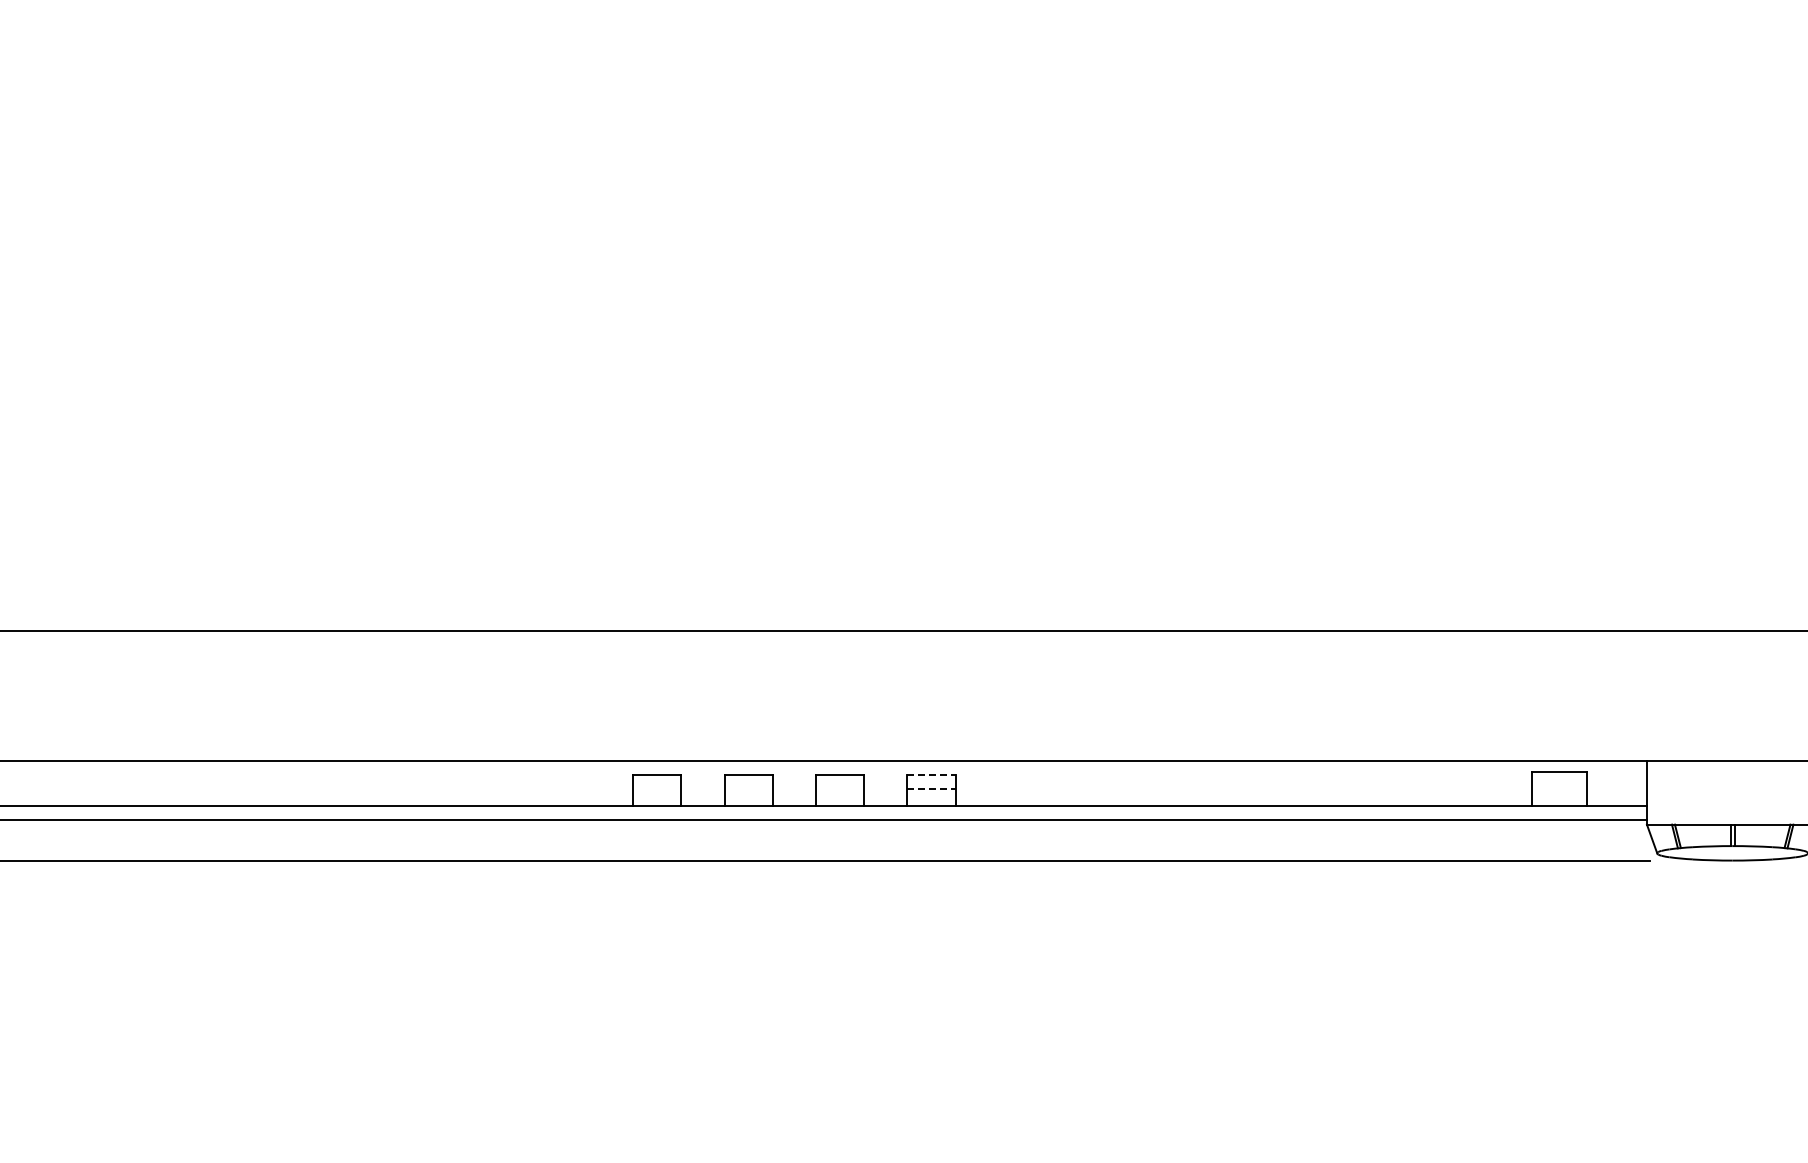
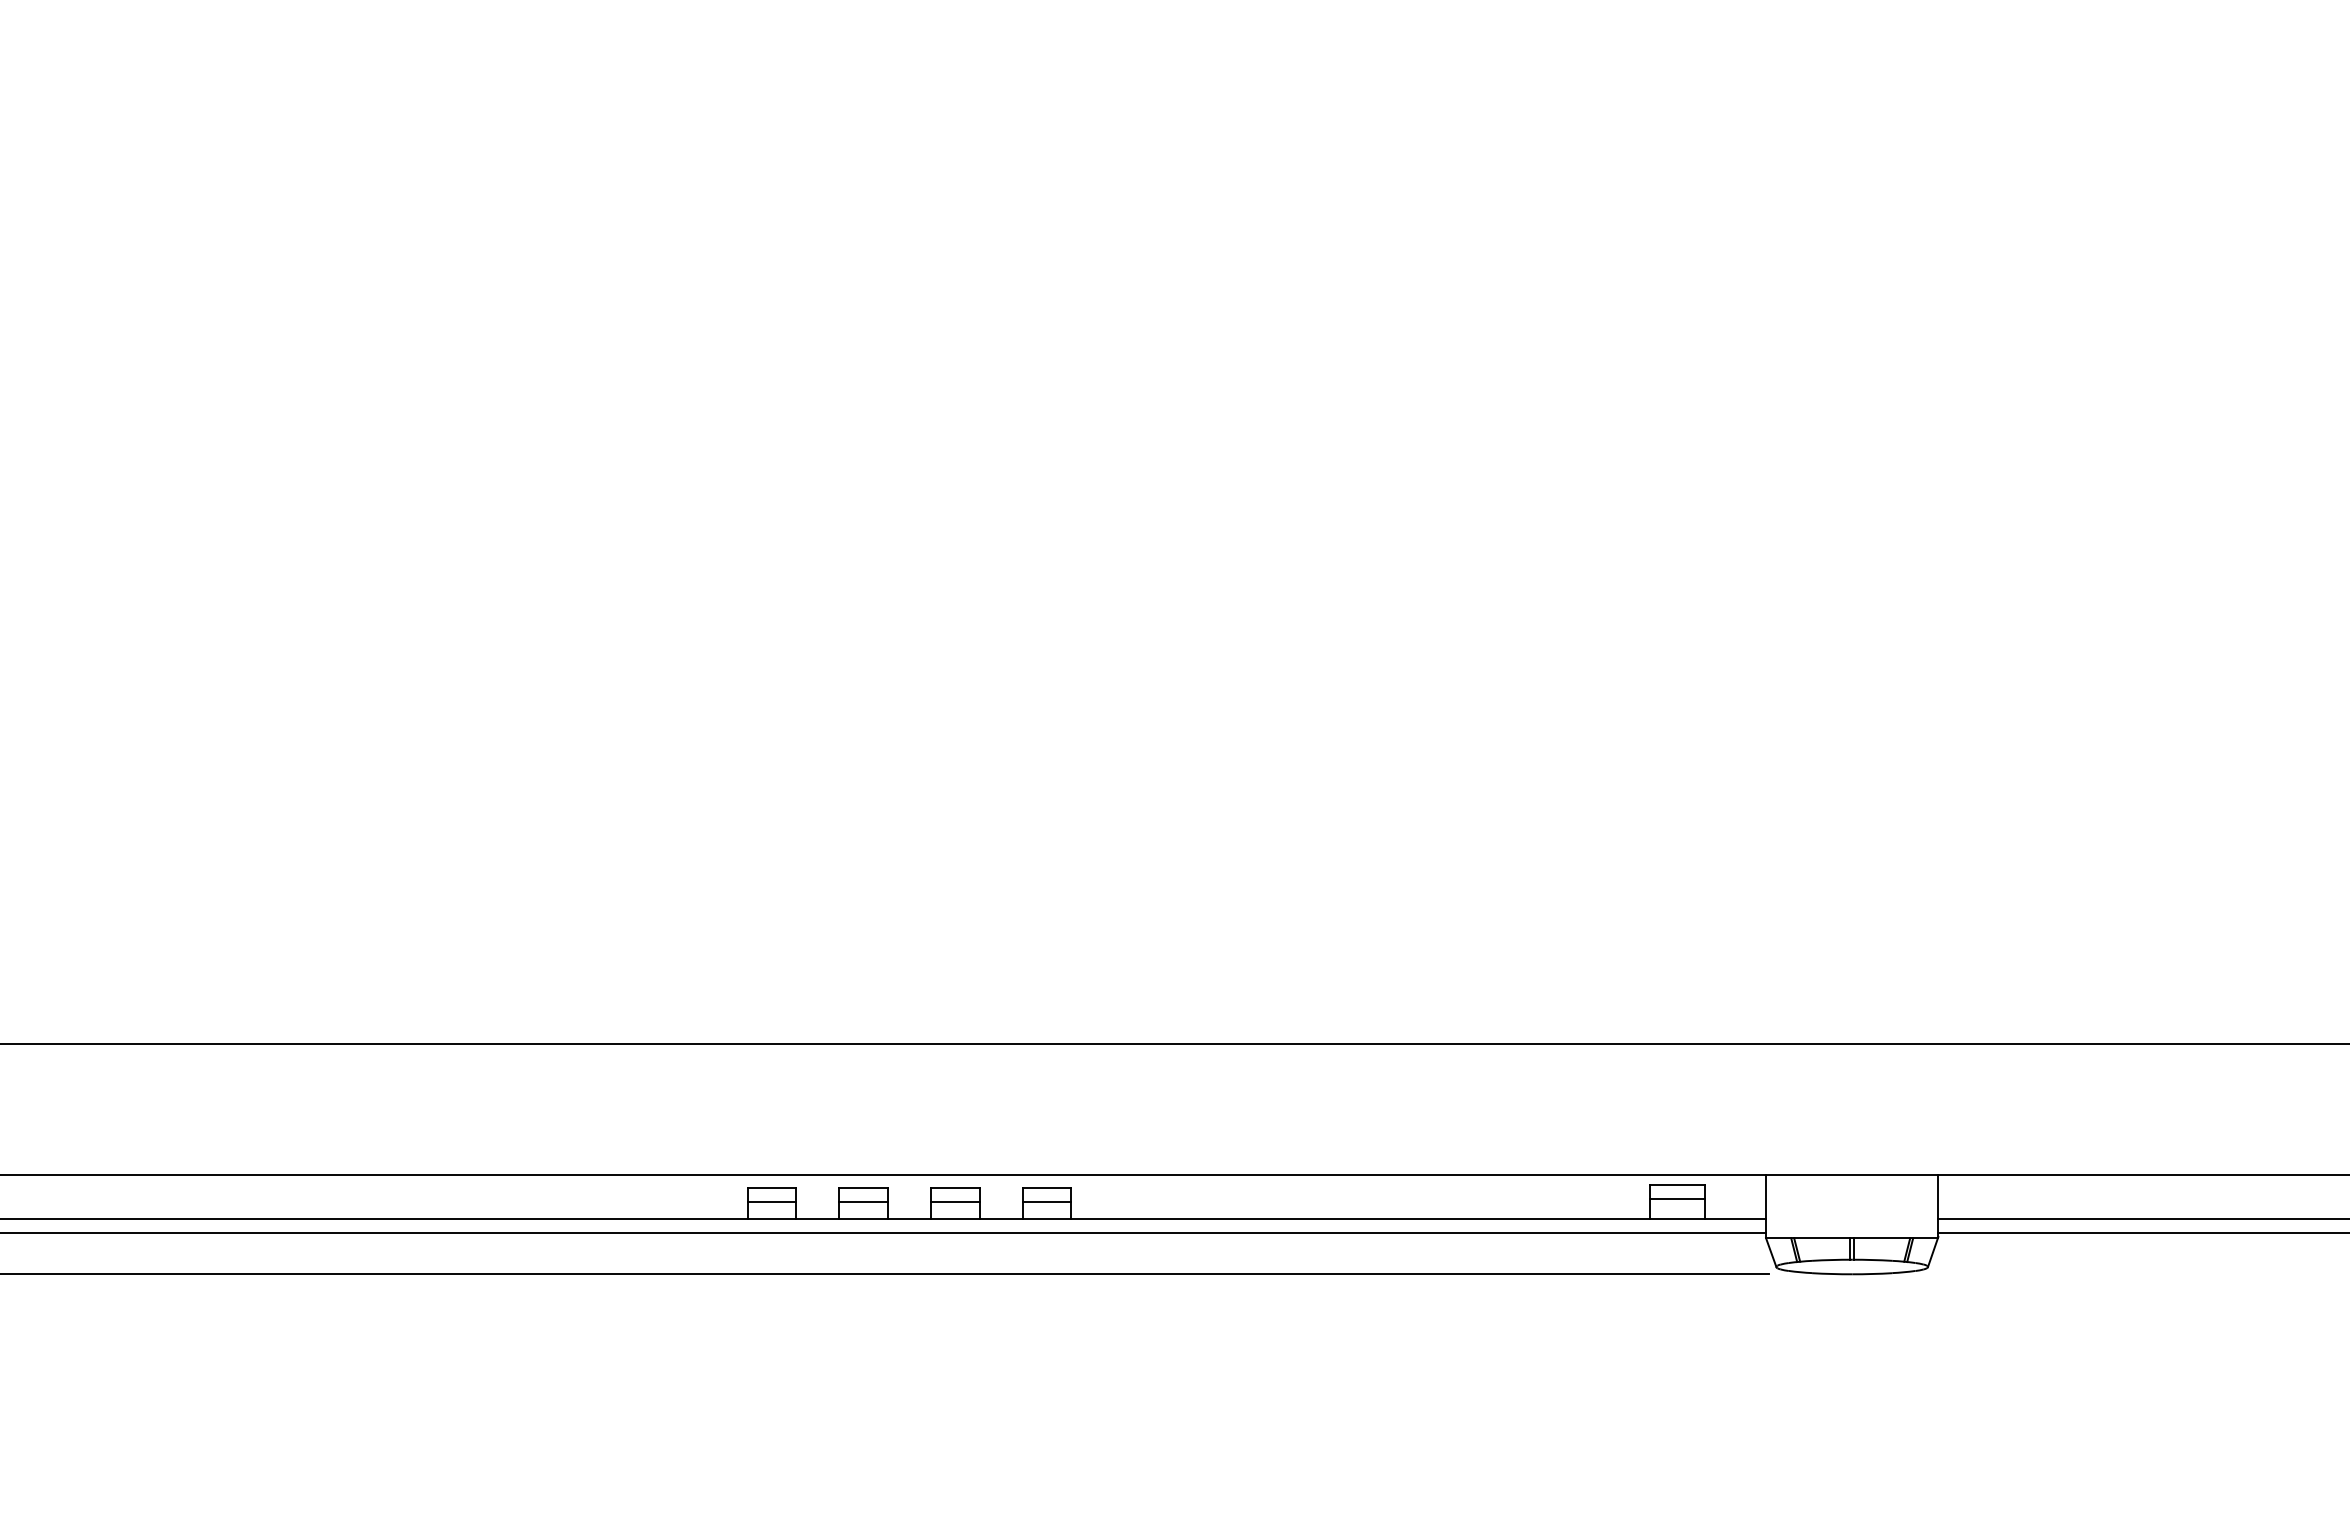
line: (931, 775) -> (1047, 1188), dashed -> solid
line: (1558, 785) -> (1677, 1198), added
line: (656, 789) -> (771, 1202), added
line: (748, 789) -> (863, 1202), added
line: (840, 789) -> (955, 1202), added
line: (931, 789) -> (1047, 1202), dashed -> solid

